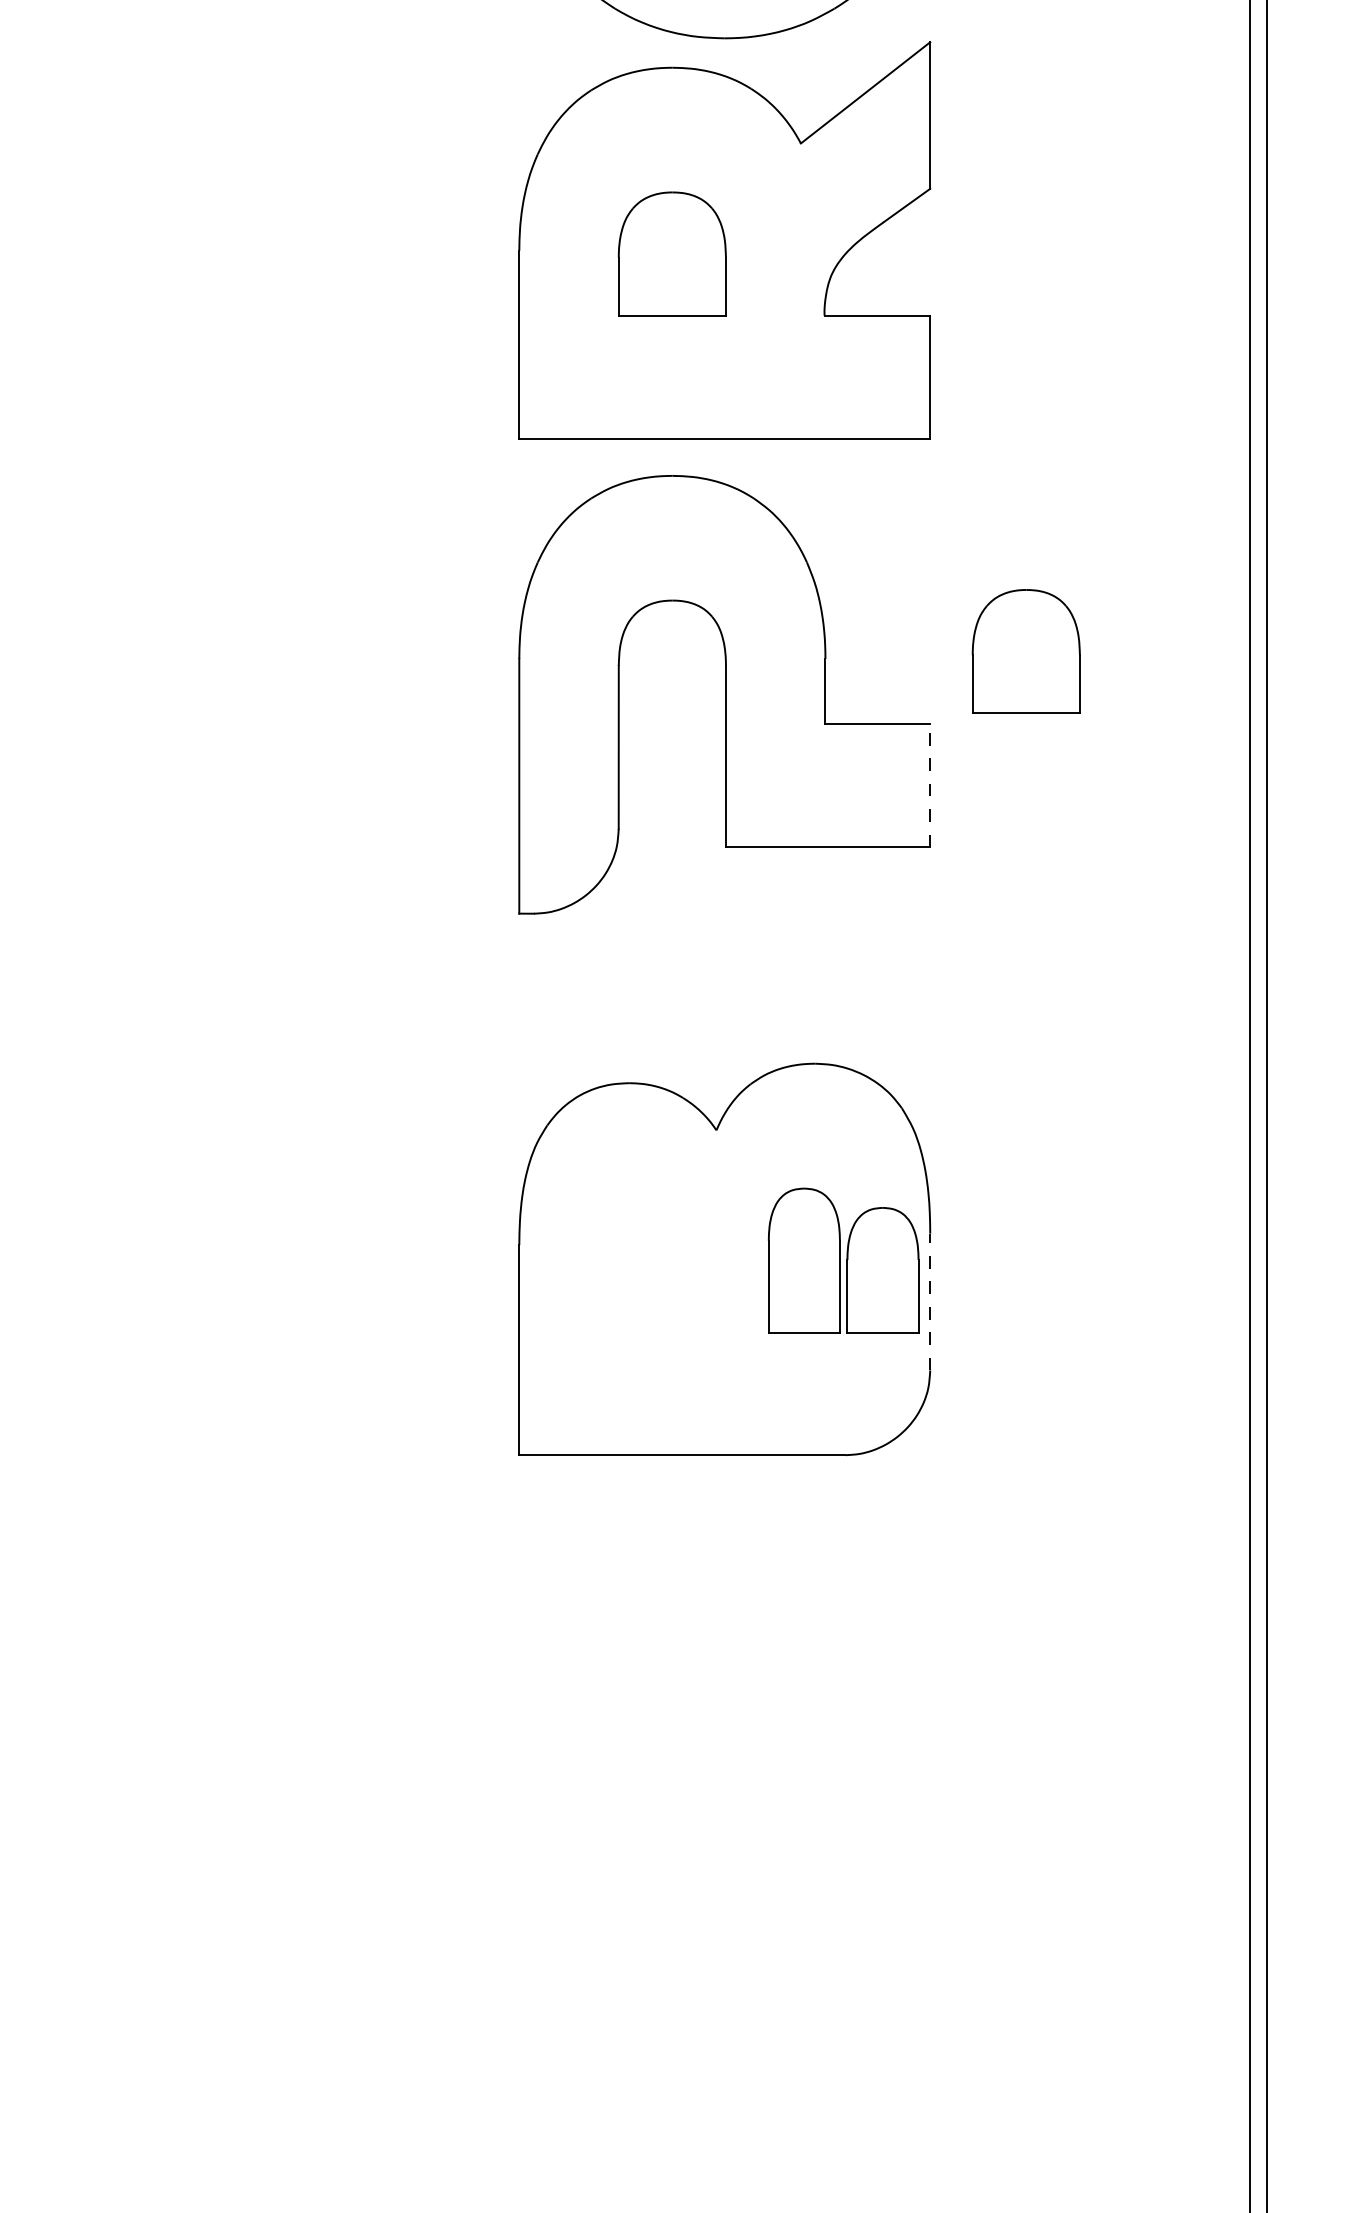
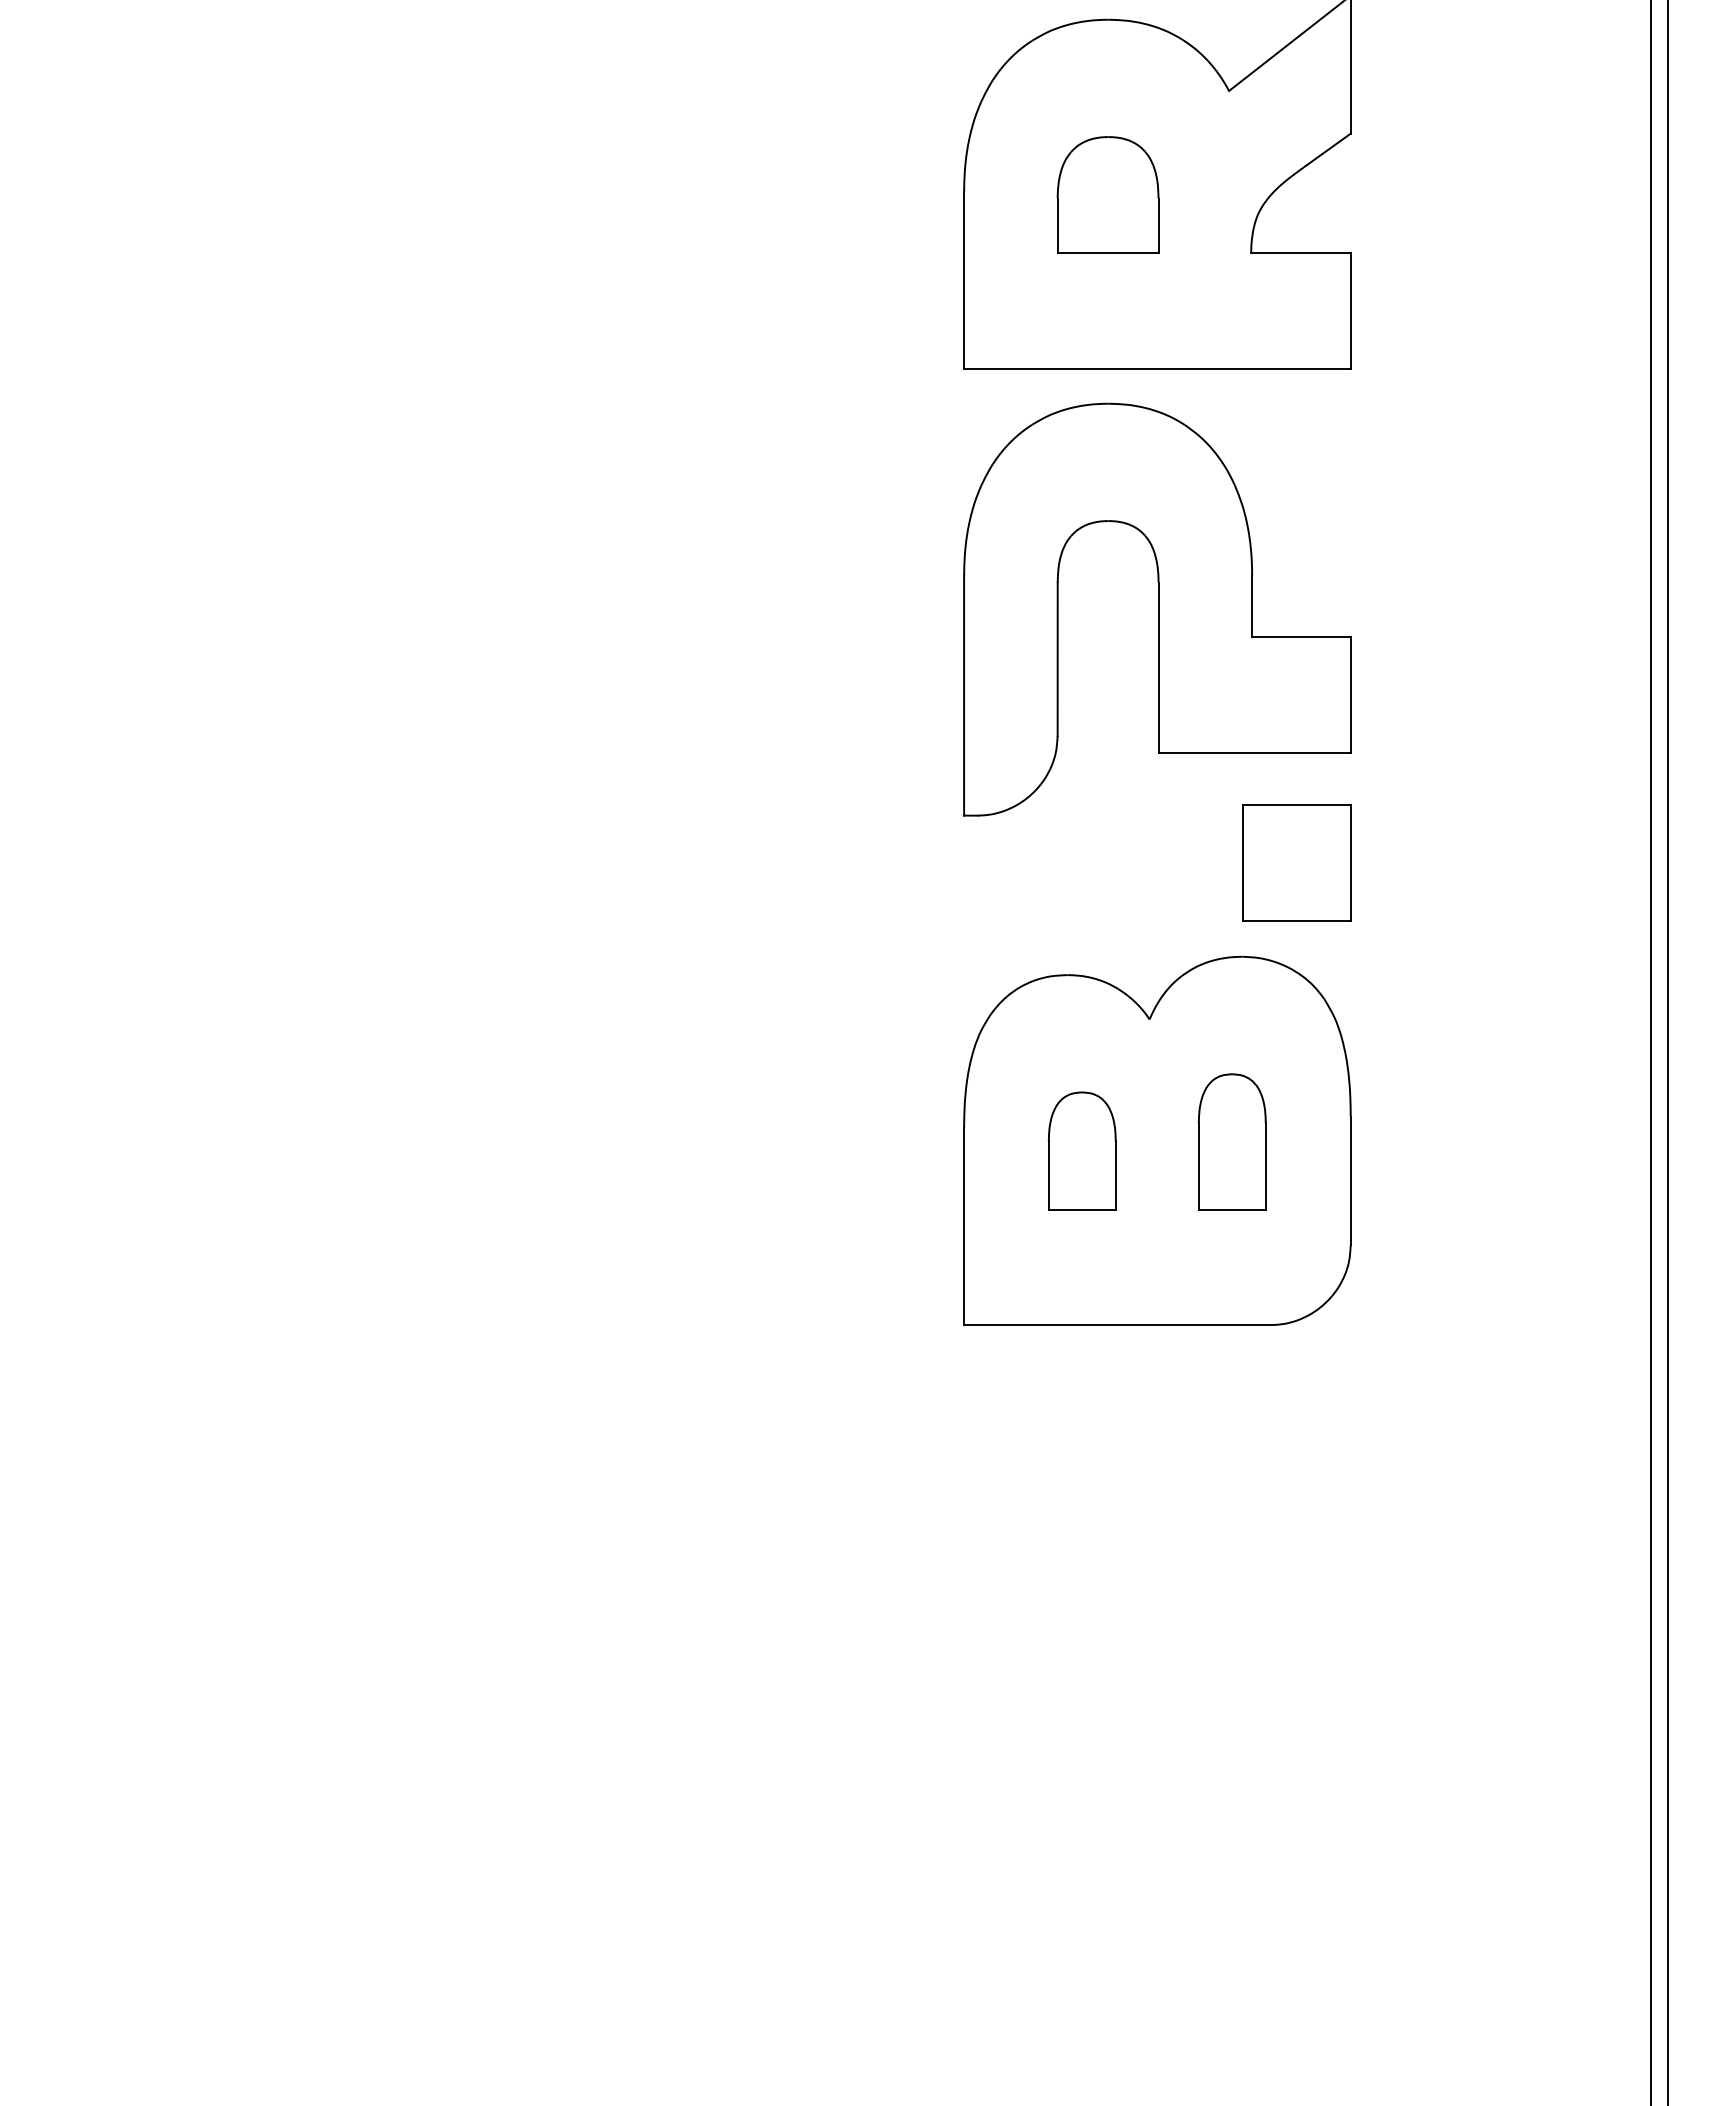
part: (1025, 651) -> (1440, 568), removed
line: (929, 784) -> (1350, 694), dashed -> solid
part: (872, 963) -> (1296, 862), added
part: (883, 1269) -> (1082, 1150), moved
line: (929, 1301) -> (1350, 1180), dashed -> solid

